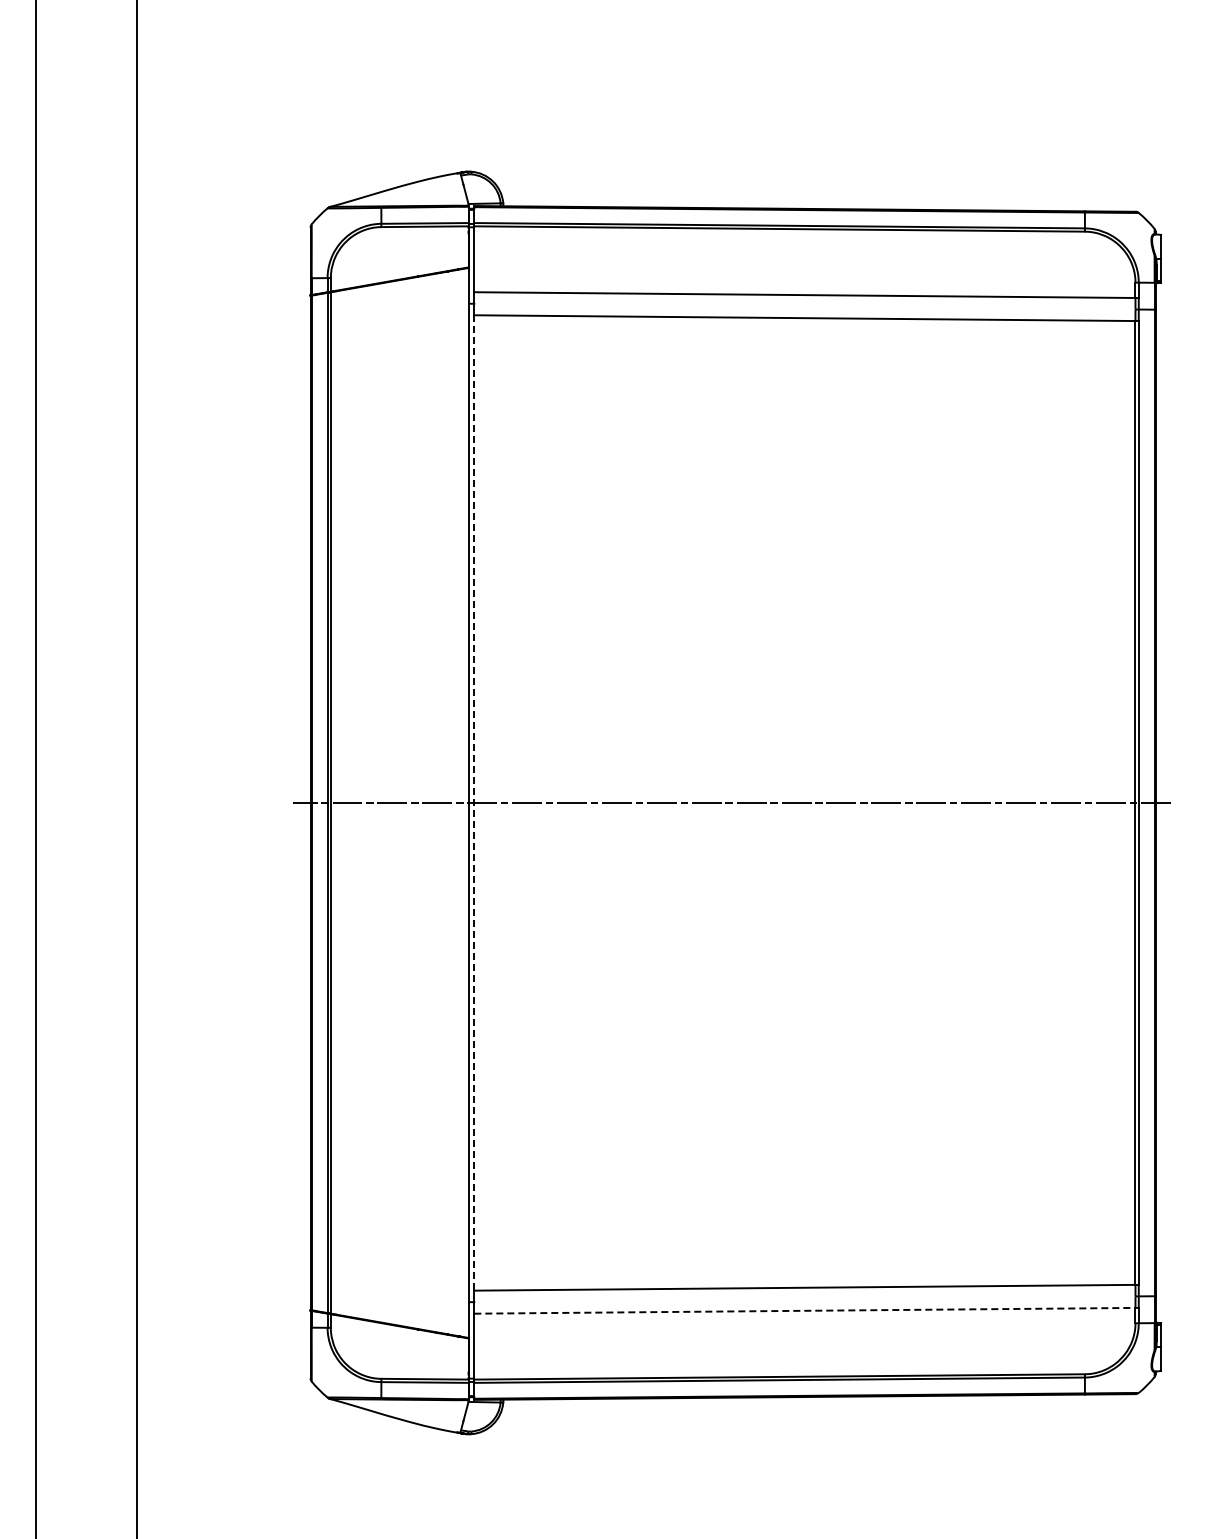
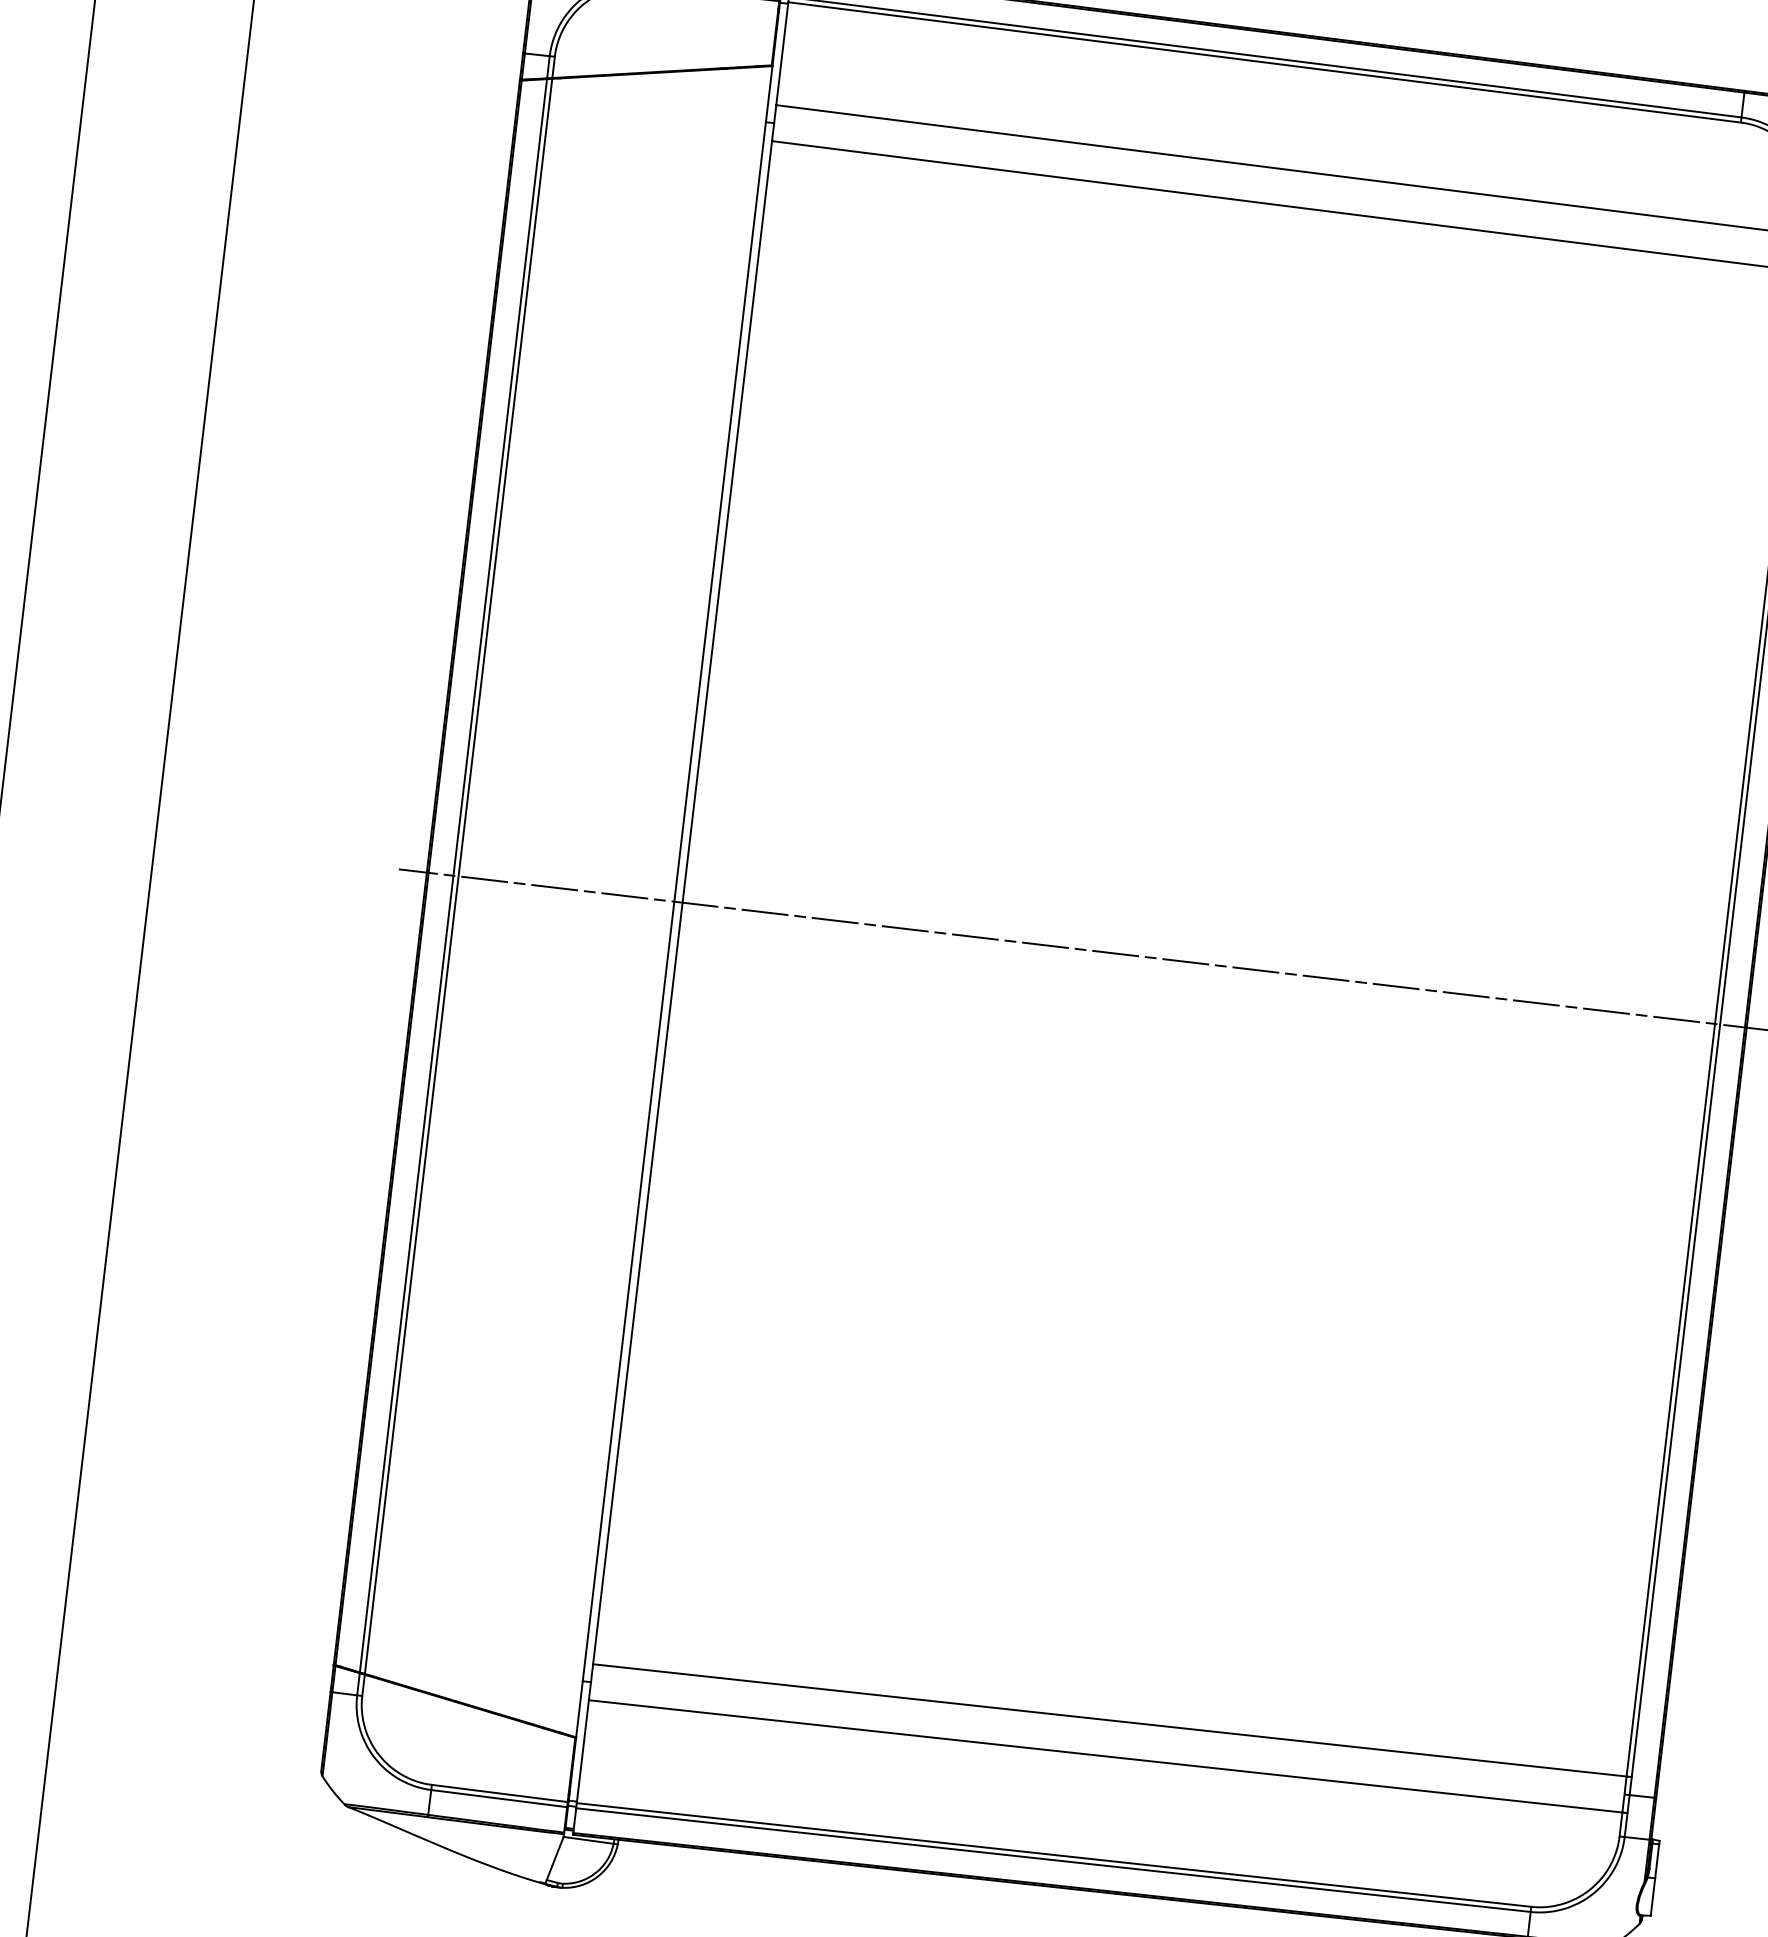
line: (474, 802) -> (682, 901), dashed -> solid
line: (804, 1310) -> (1105, 1755), dashed -> solid

